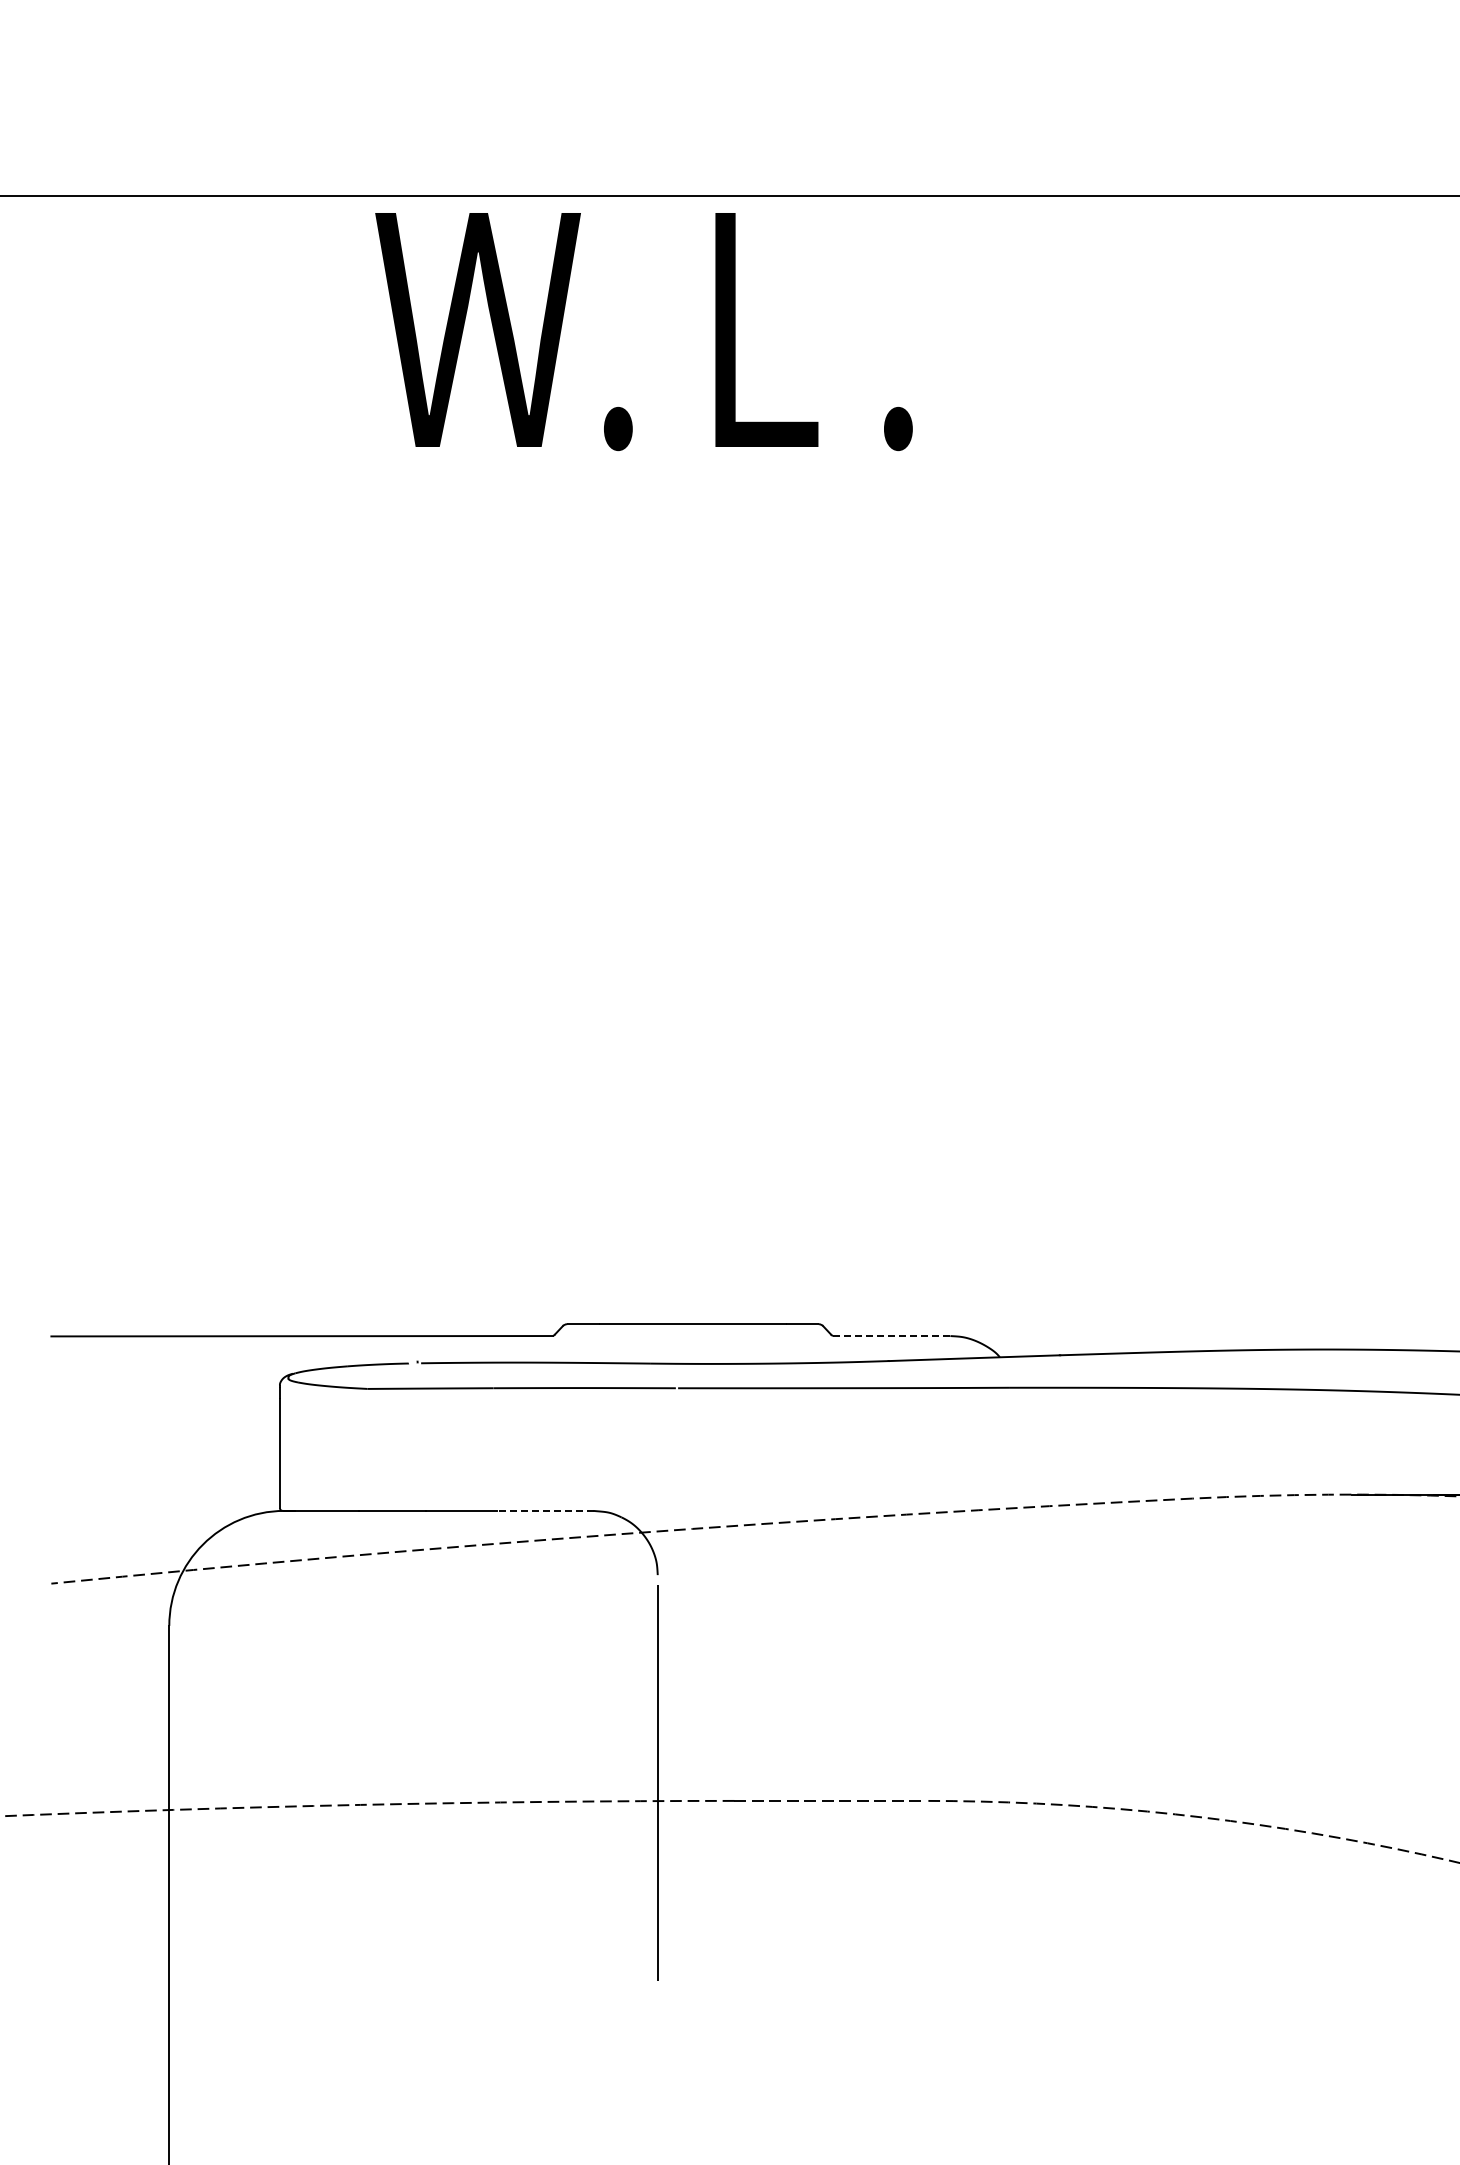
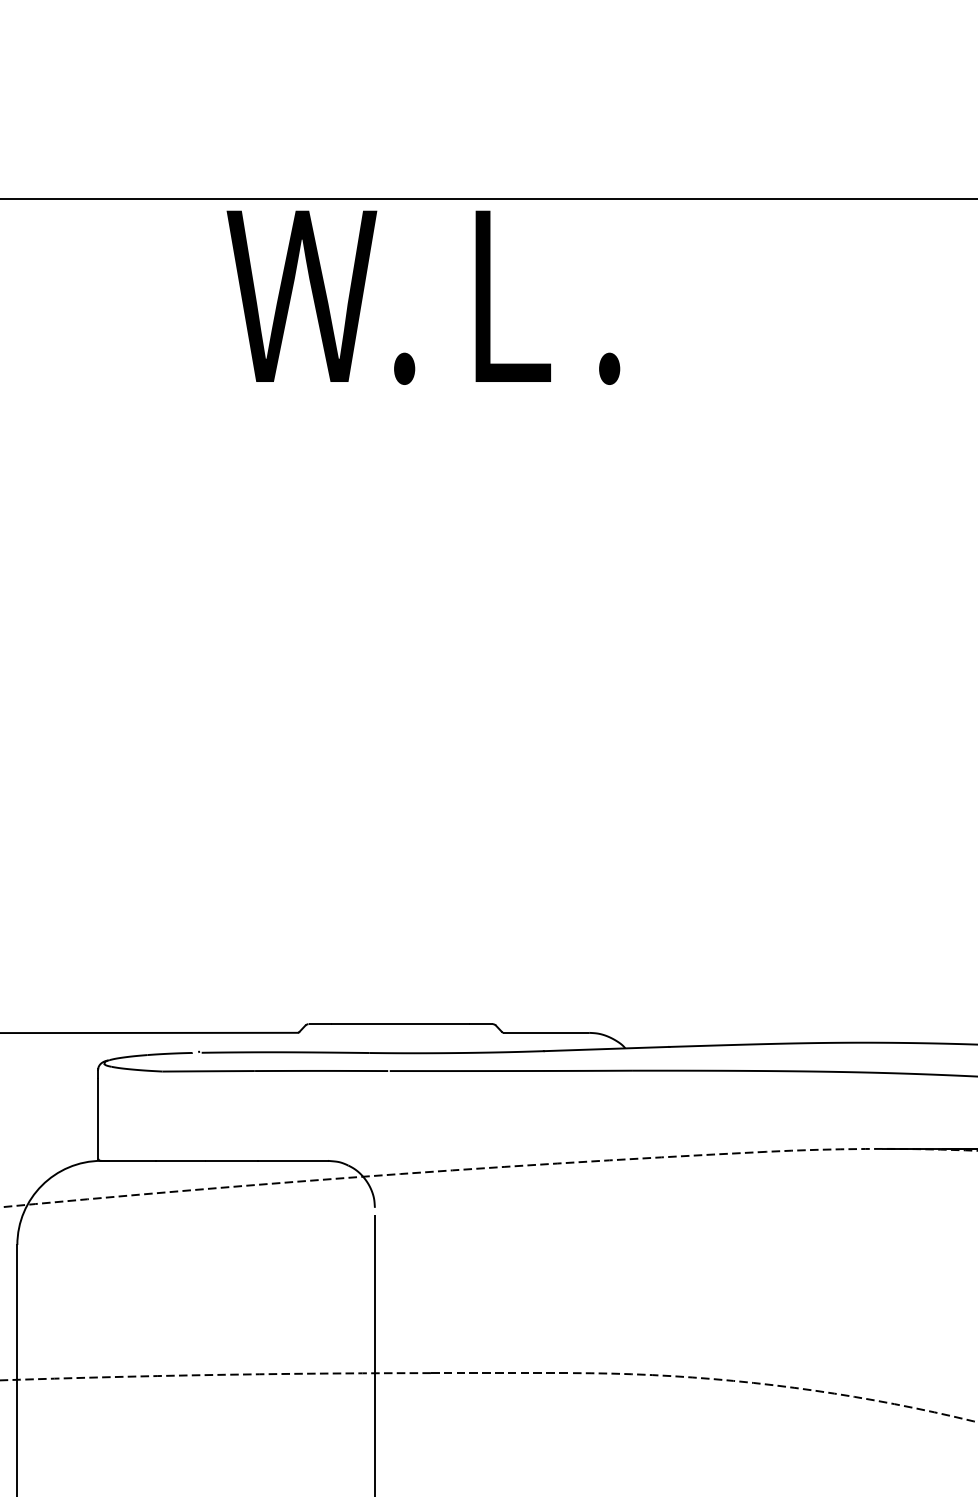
text: (643, 332) -> (423, 298), moved
line: (891, 1336) -> (546, 1033), dashed -> solid
line: (545, 1510) -> (292, 1160), dashed -> solid

